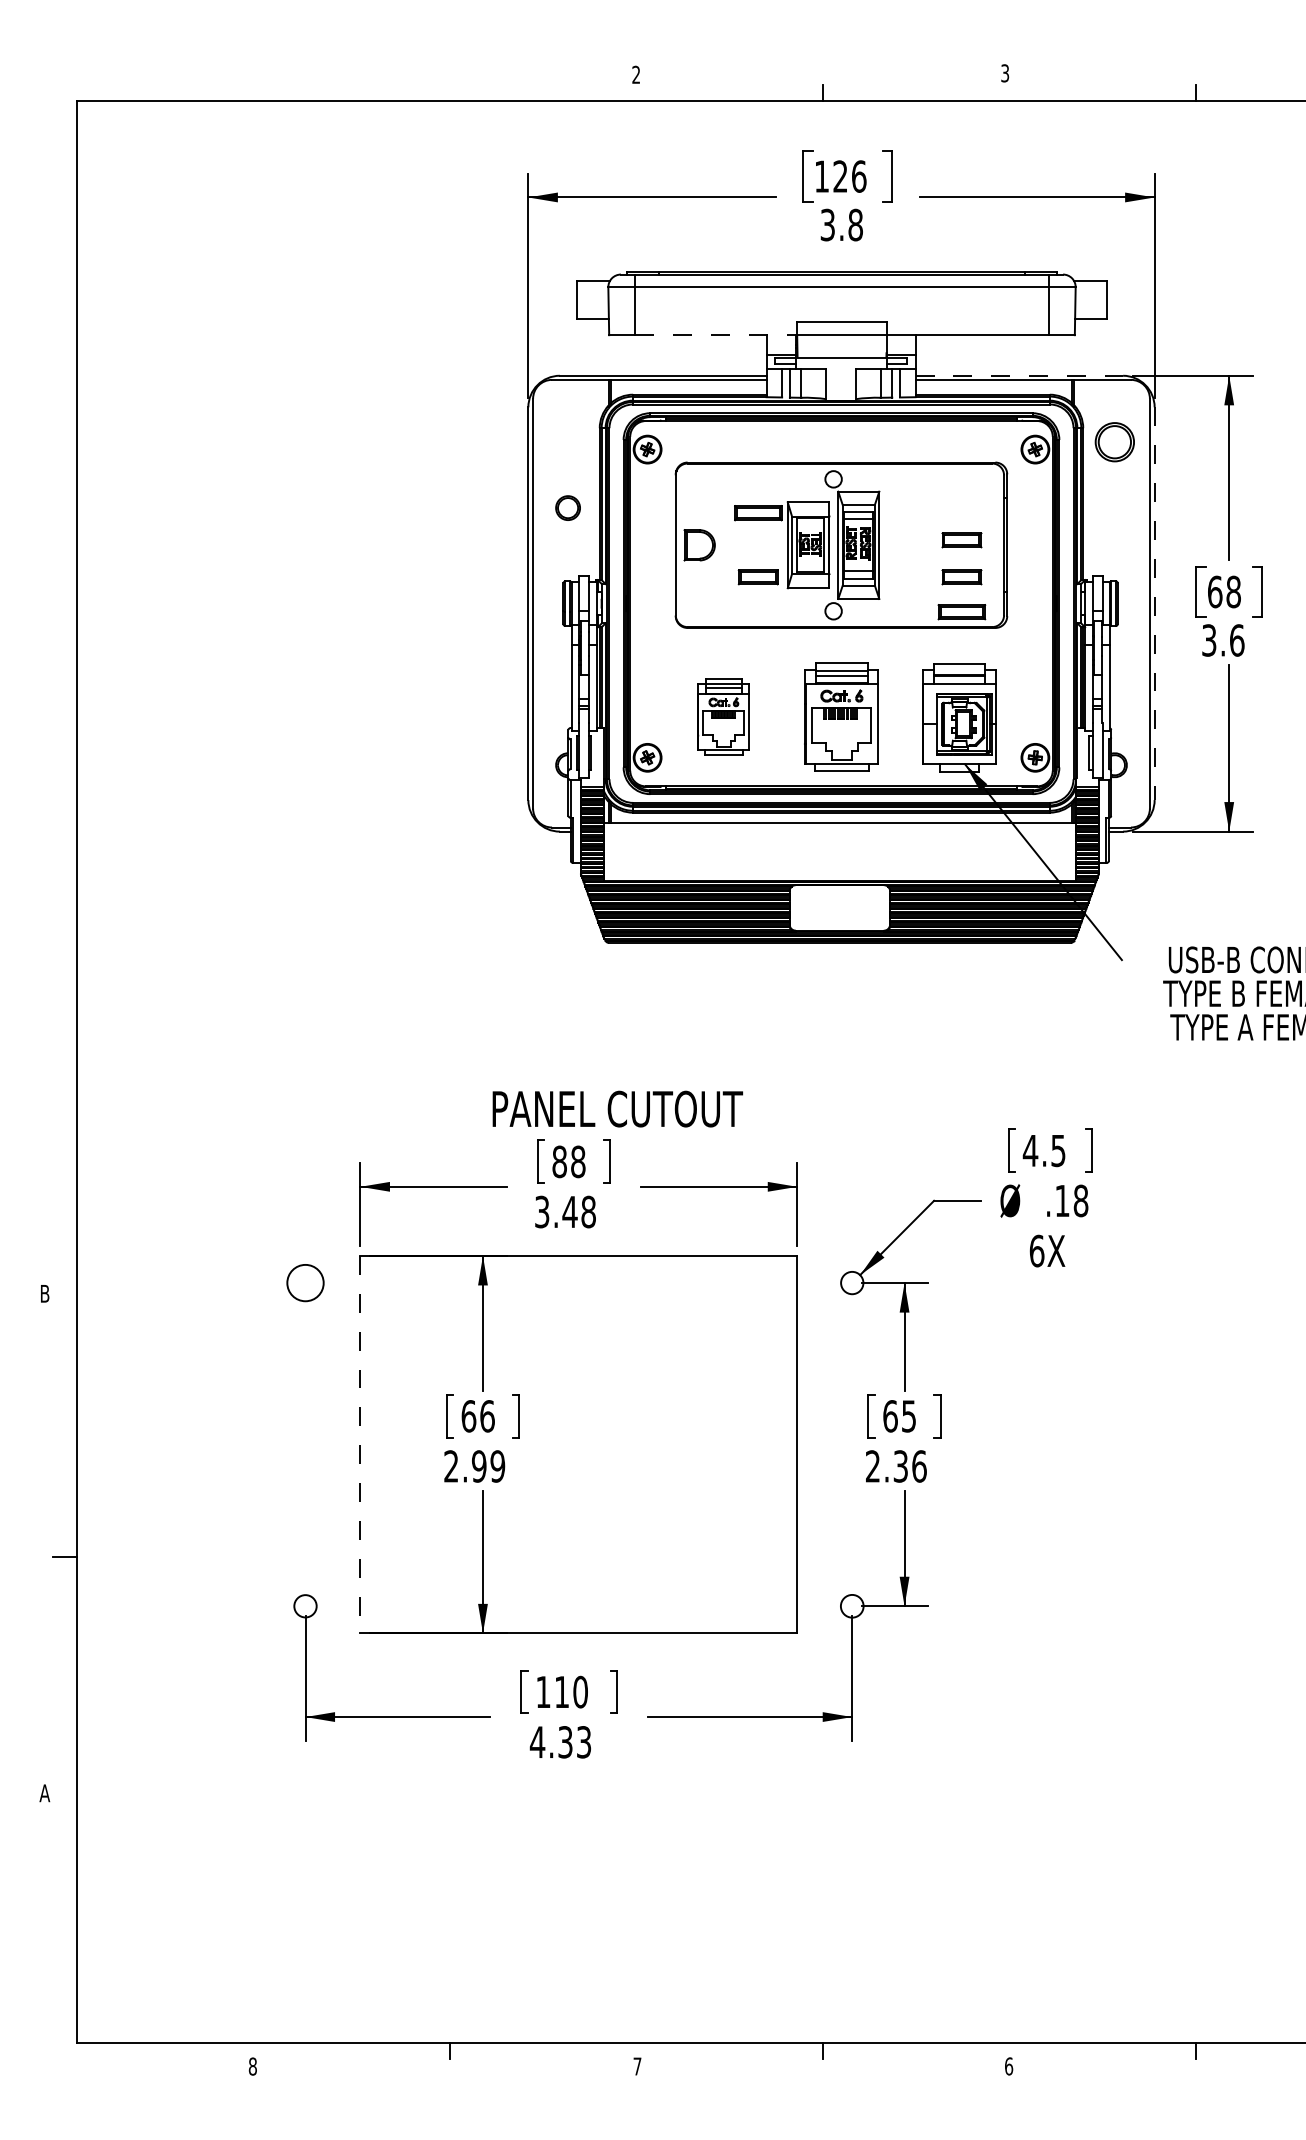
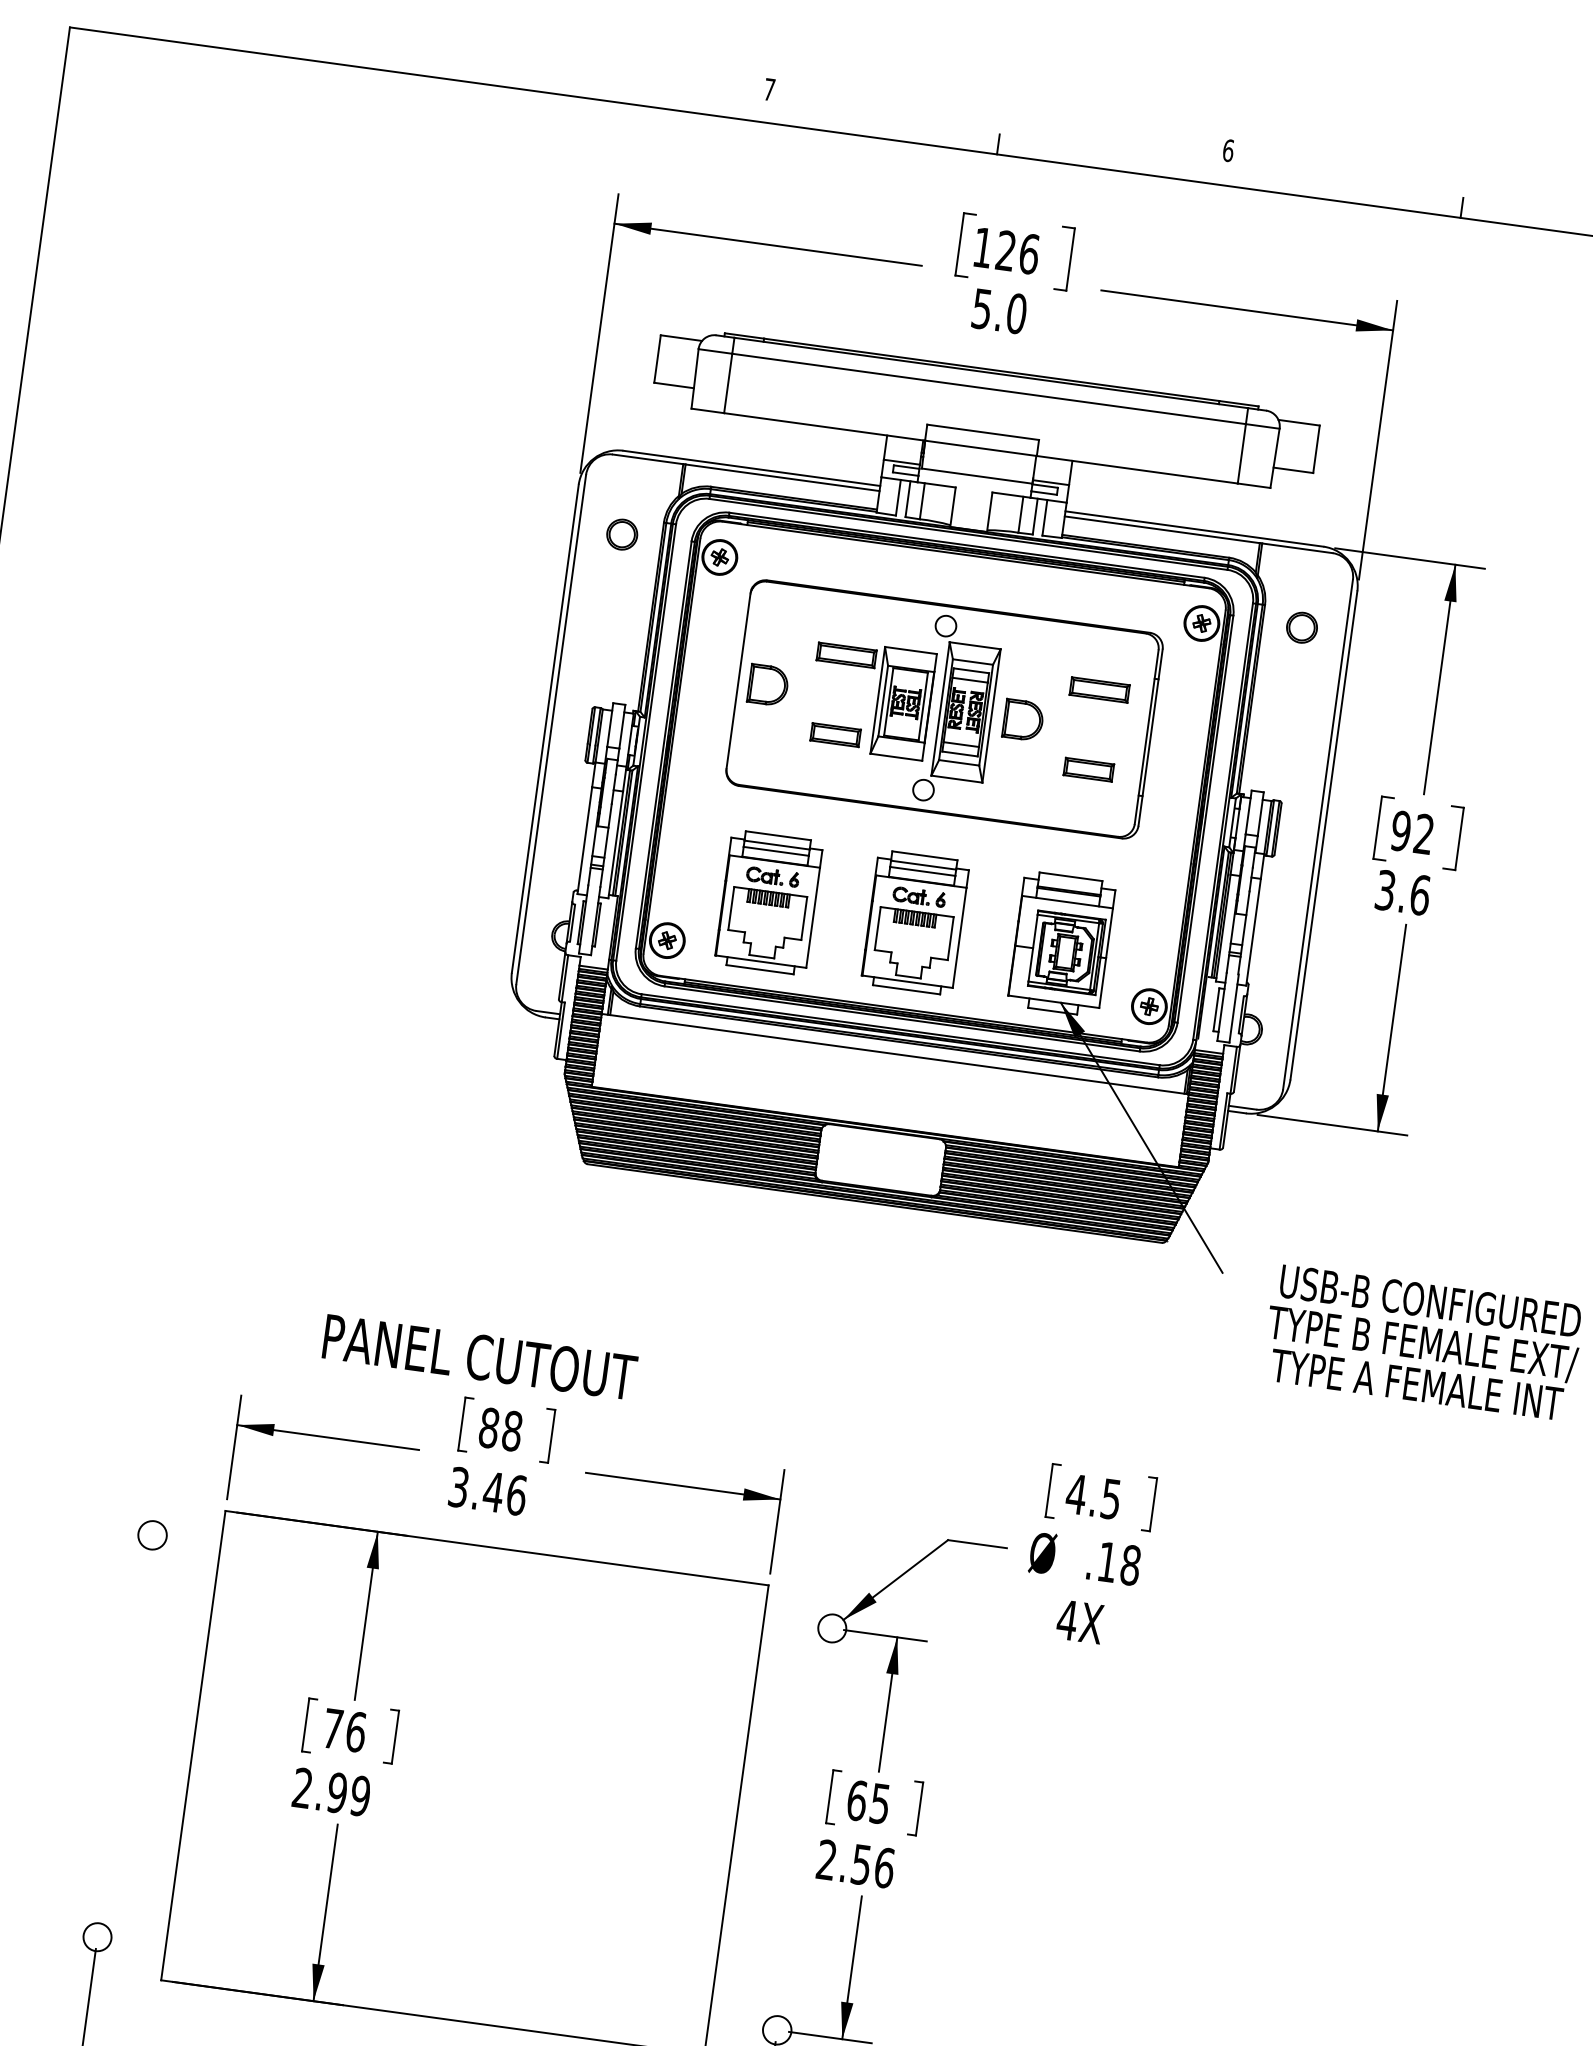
text: (1005, 73) -> (1228, 150), 3 -> 6
text: (636, 74) -> (769, 89), 2 -> 7
text: (842, 224) -> (1000, 310), 3.8 -> 5.0
line: (716, 335) -> (824, 427), dashed -> solid
line: (1019, 375) -> (1194, 528), dashed -> solid
part: (1114, 441) -> (1301, 626), size x0.62
part: (567, 507) -> (621, 533), moved
part: (961, 540) -> (1094, 723), removed
part: (904, 545) -> (1022, 720), added
text: (1223, 591) -> (1411, 831), 68 -> 92
line: (1154, 604) -> (1323, 836), dashed -> solid
part: (961, 612) -> (1099, 690), moved
part: (723, 716) -> (768, 902), size x1.43
text: (617, 1108) -> (479, 1356), moved
text: (588, 1211) -> (516, 1494), 3.48 -> 3.46
text: (1036, 1250) -> (1066, 1619), 6X -> 4X
circle: (305, 1282) -> (152, 1534), size x0.62
text: (468, 1416) -> (332, 1729), 66 -> 76
line: (360, 1444) -> (193, 1745), dashed -> solid
text: (900, 1466) -> (861, 1864), 2.36 -> 2.56

